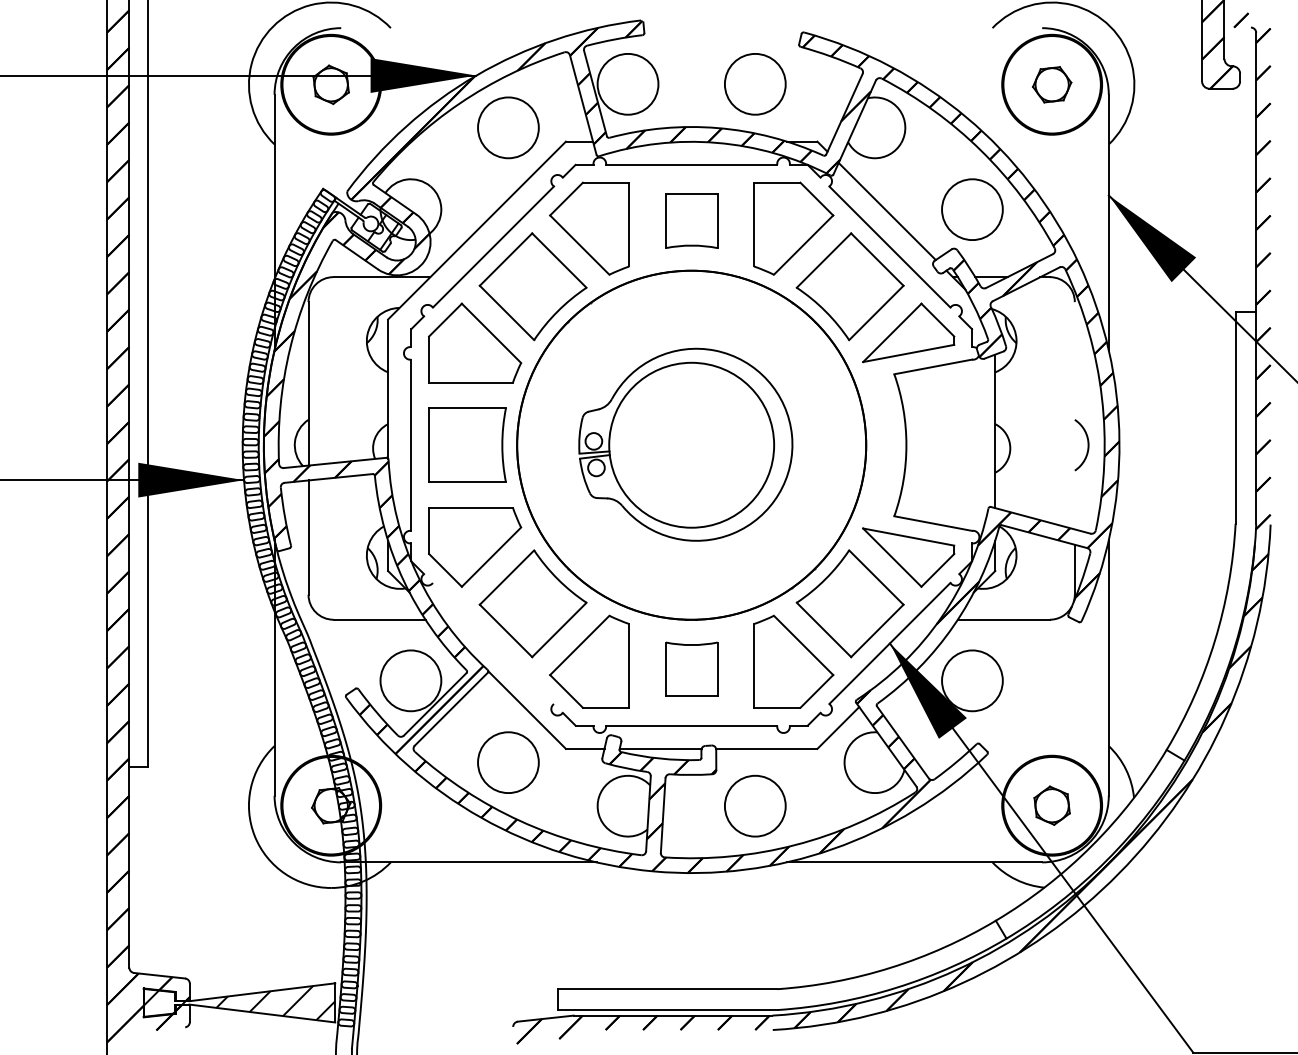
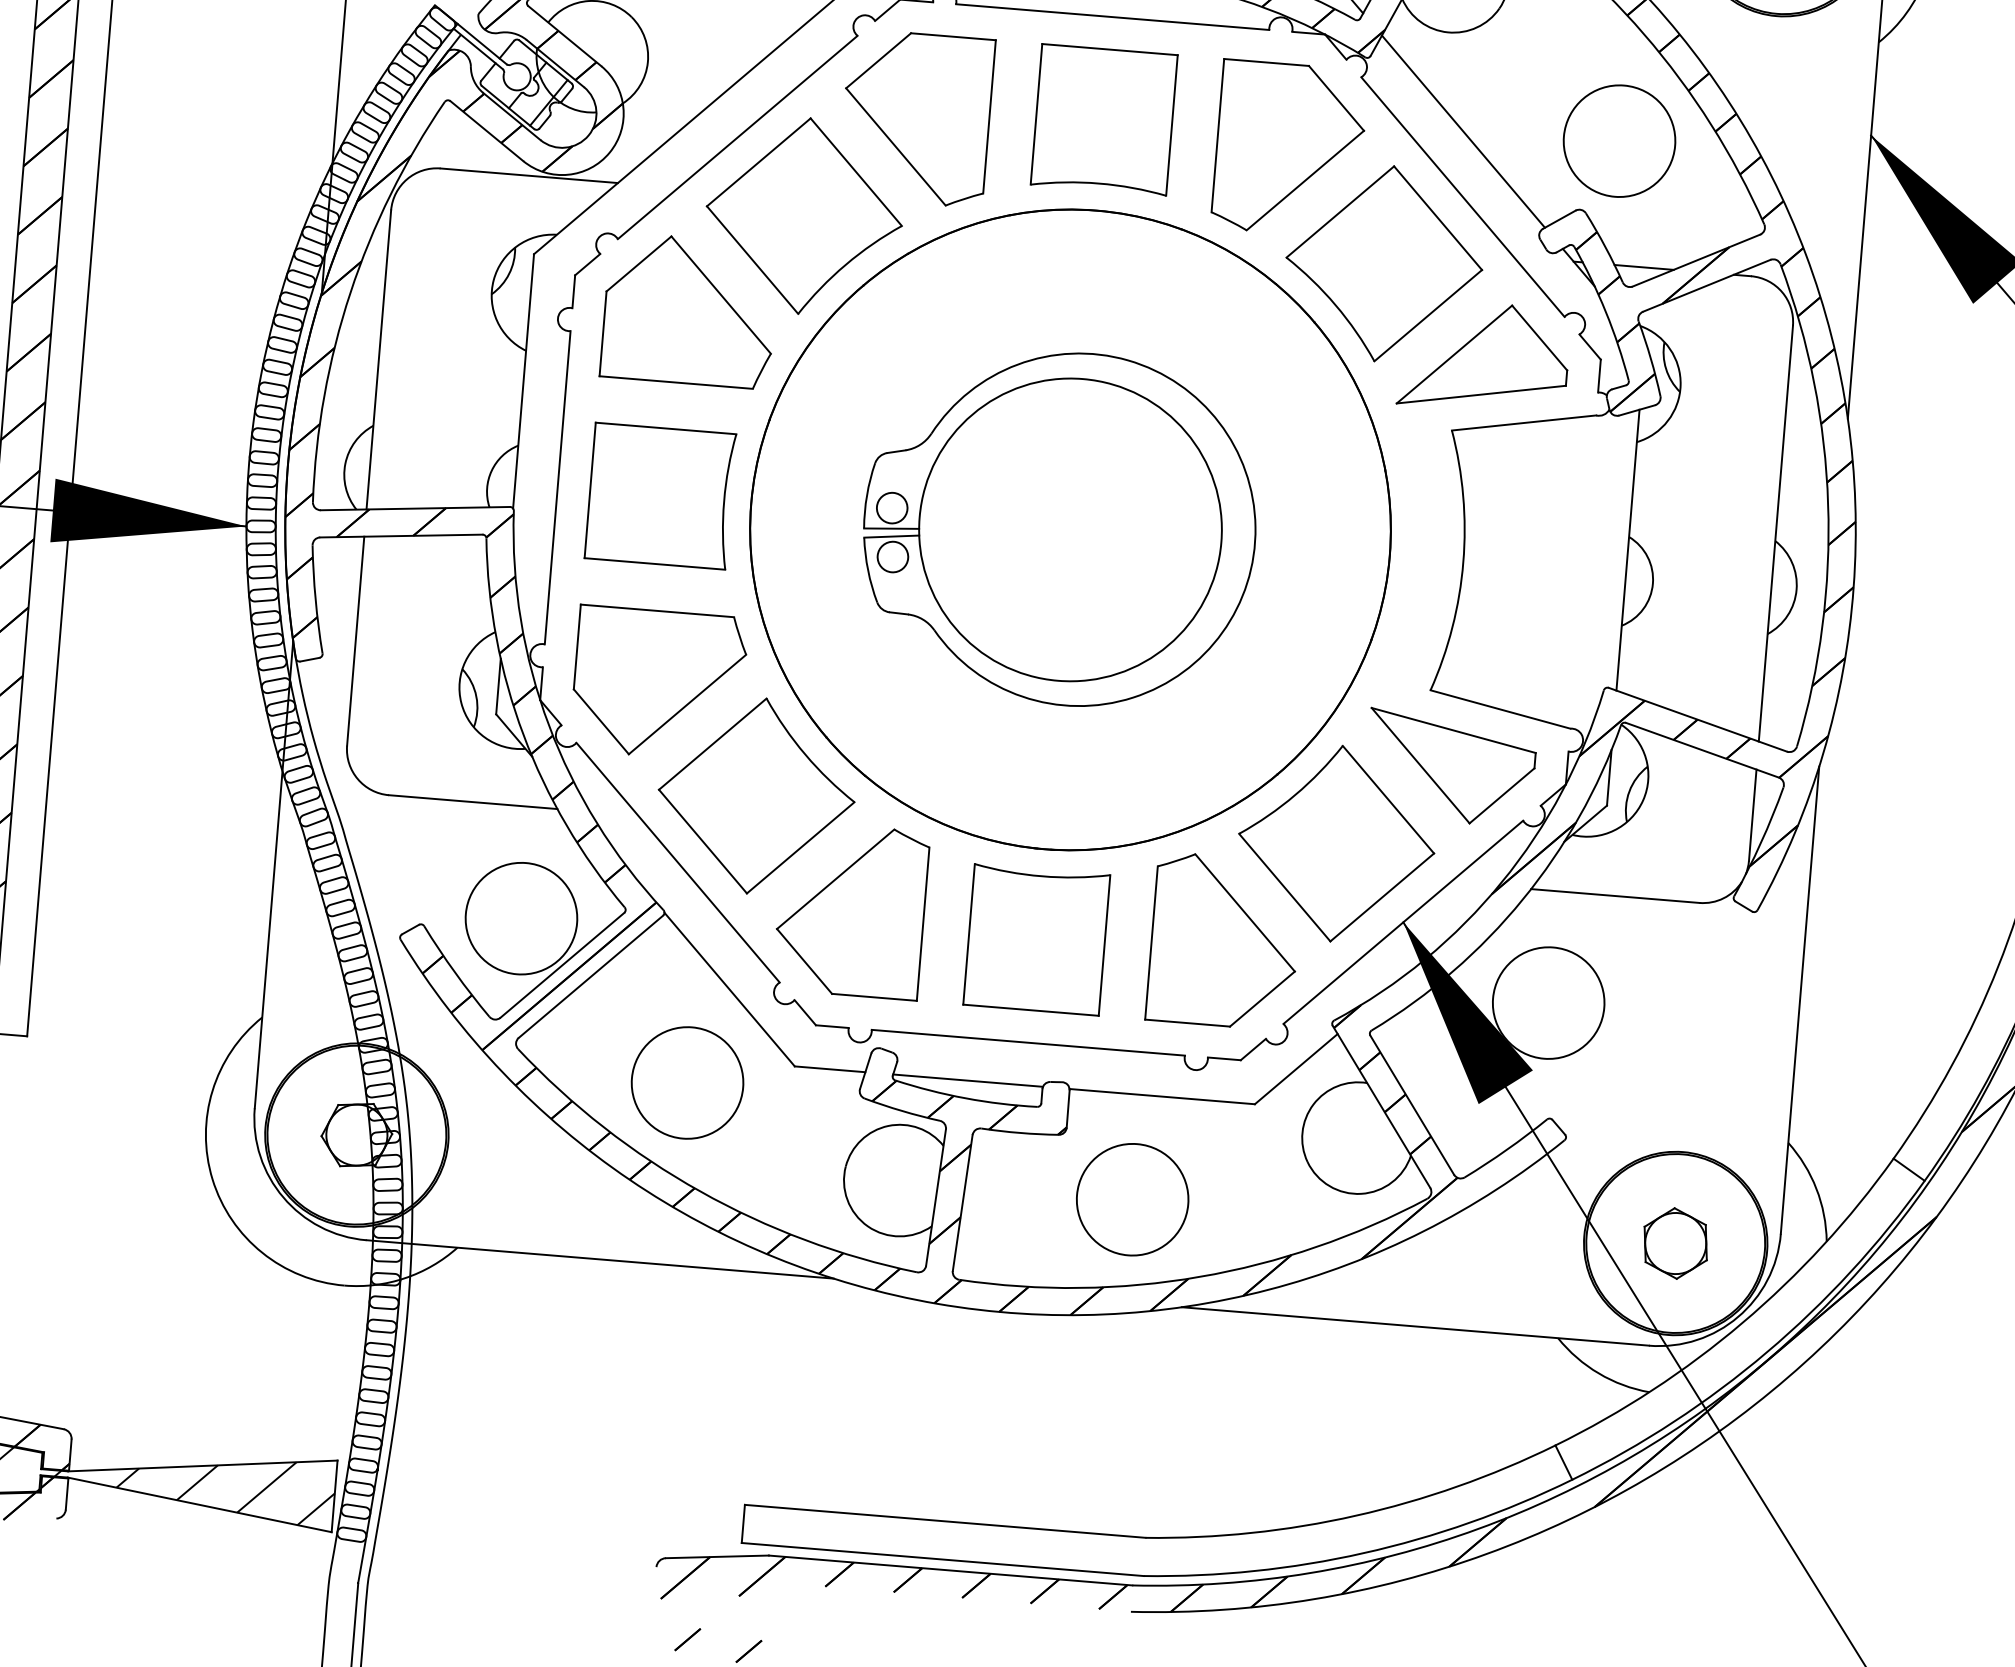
part: (691, 221) -> (1103, 120), size x1.43
line: (1074, 415) -> (1775, 533), added
line: (493, 643) -> (678, 862), added
part: (691, 669) -> (1036, 940), size x1.43

